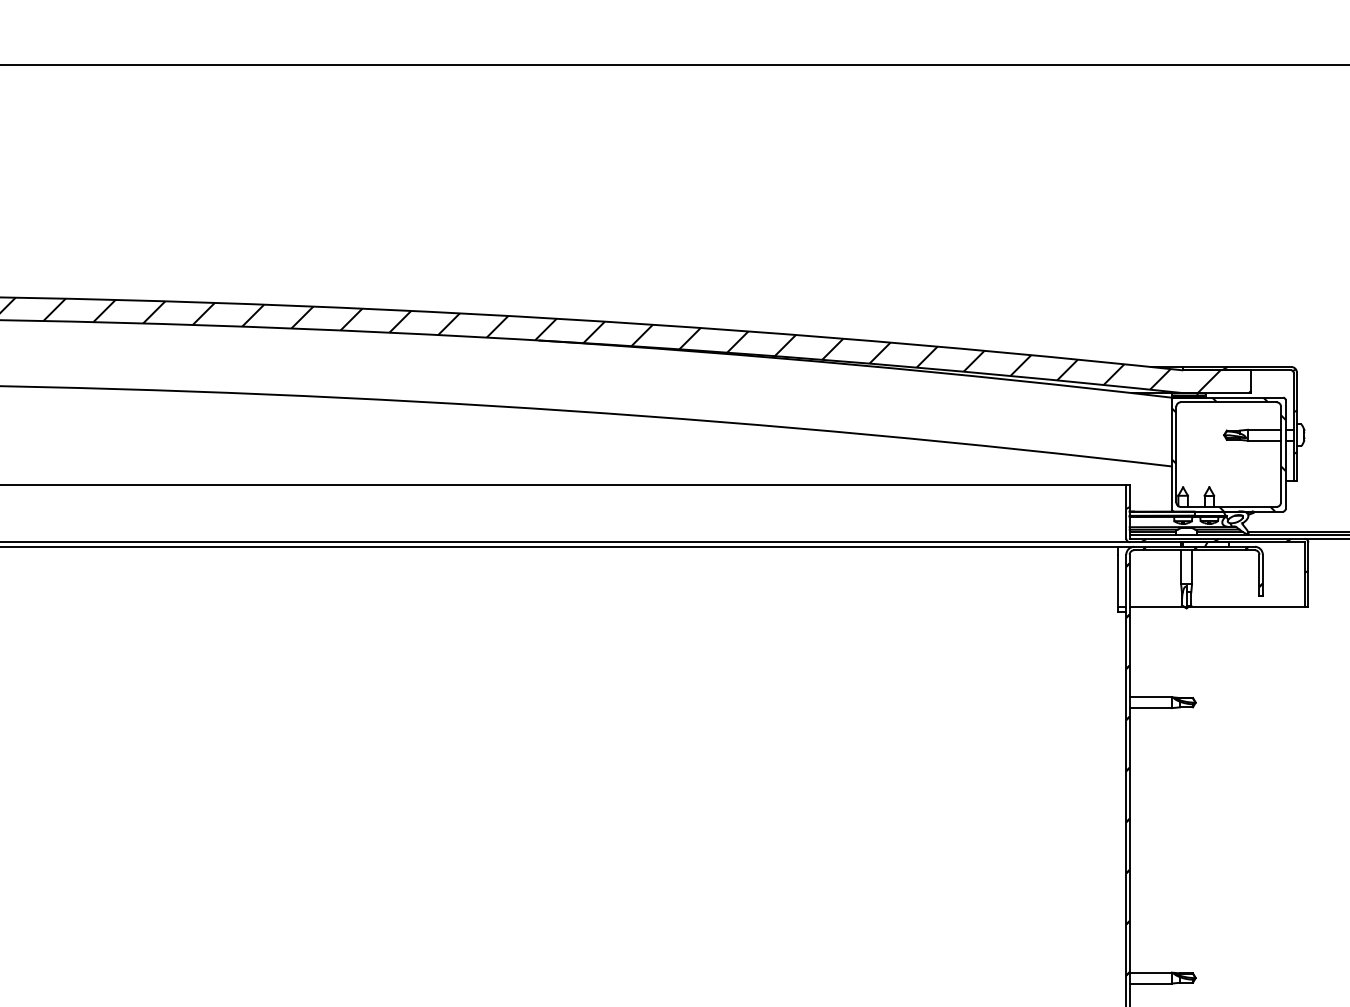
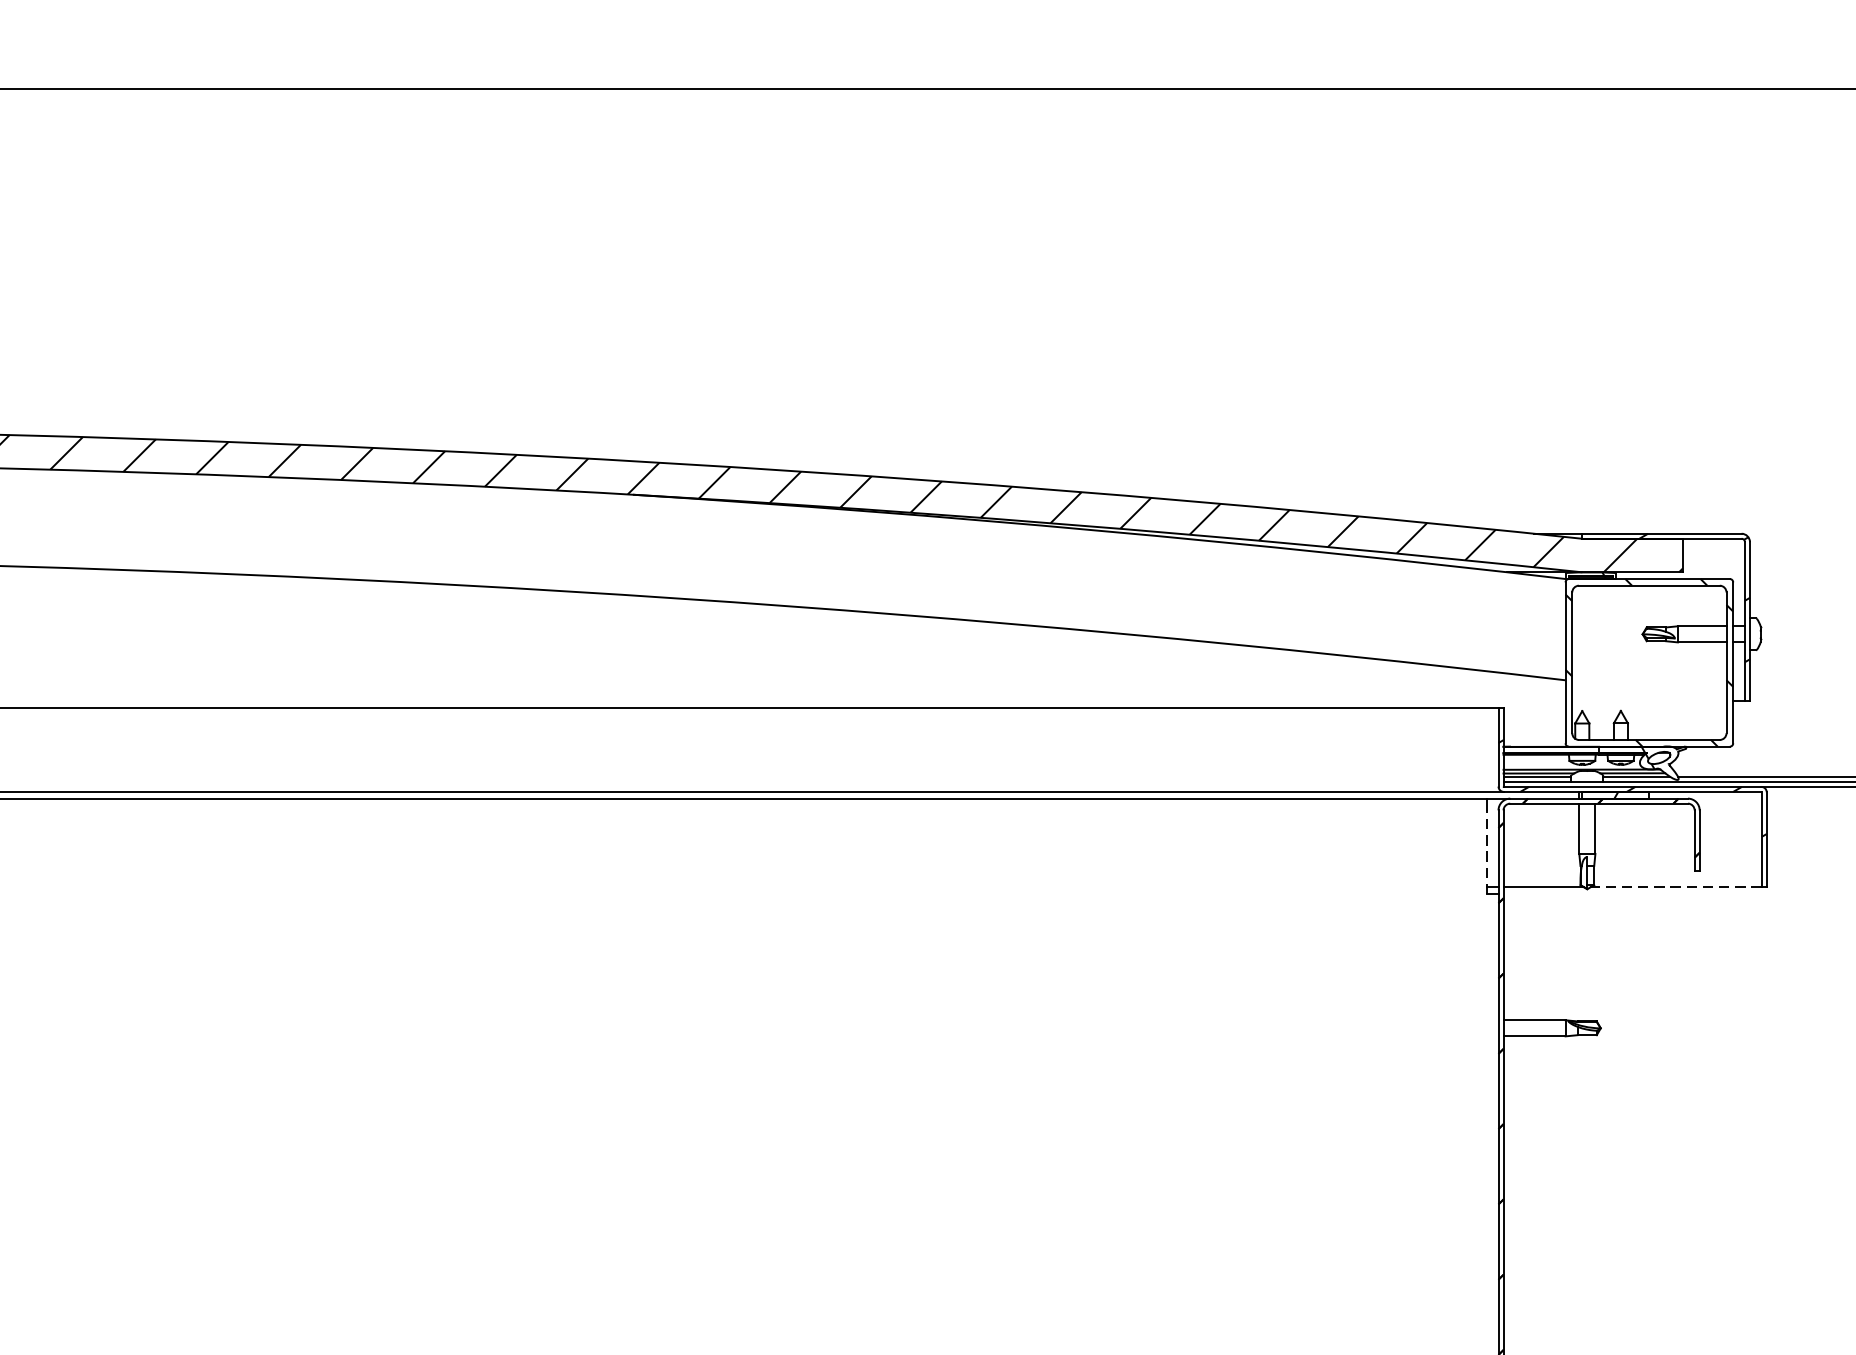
line: (1118, 582) -> (1487, 851), solid -> dashed
line: (1246, 607) -> (1675, 888), solid -> dashed

